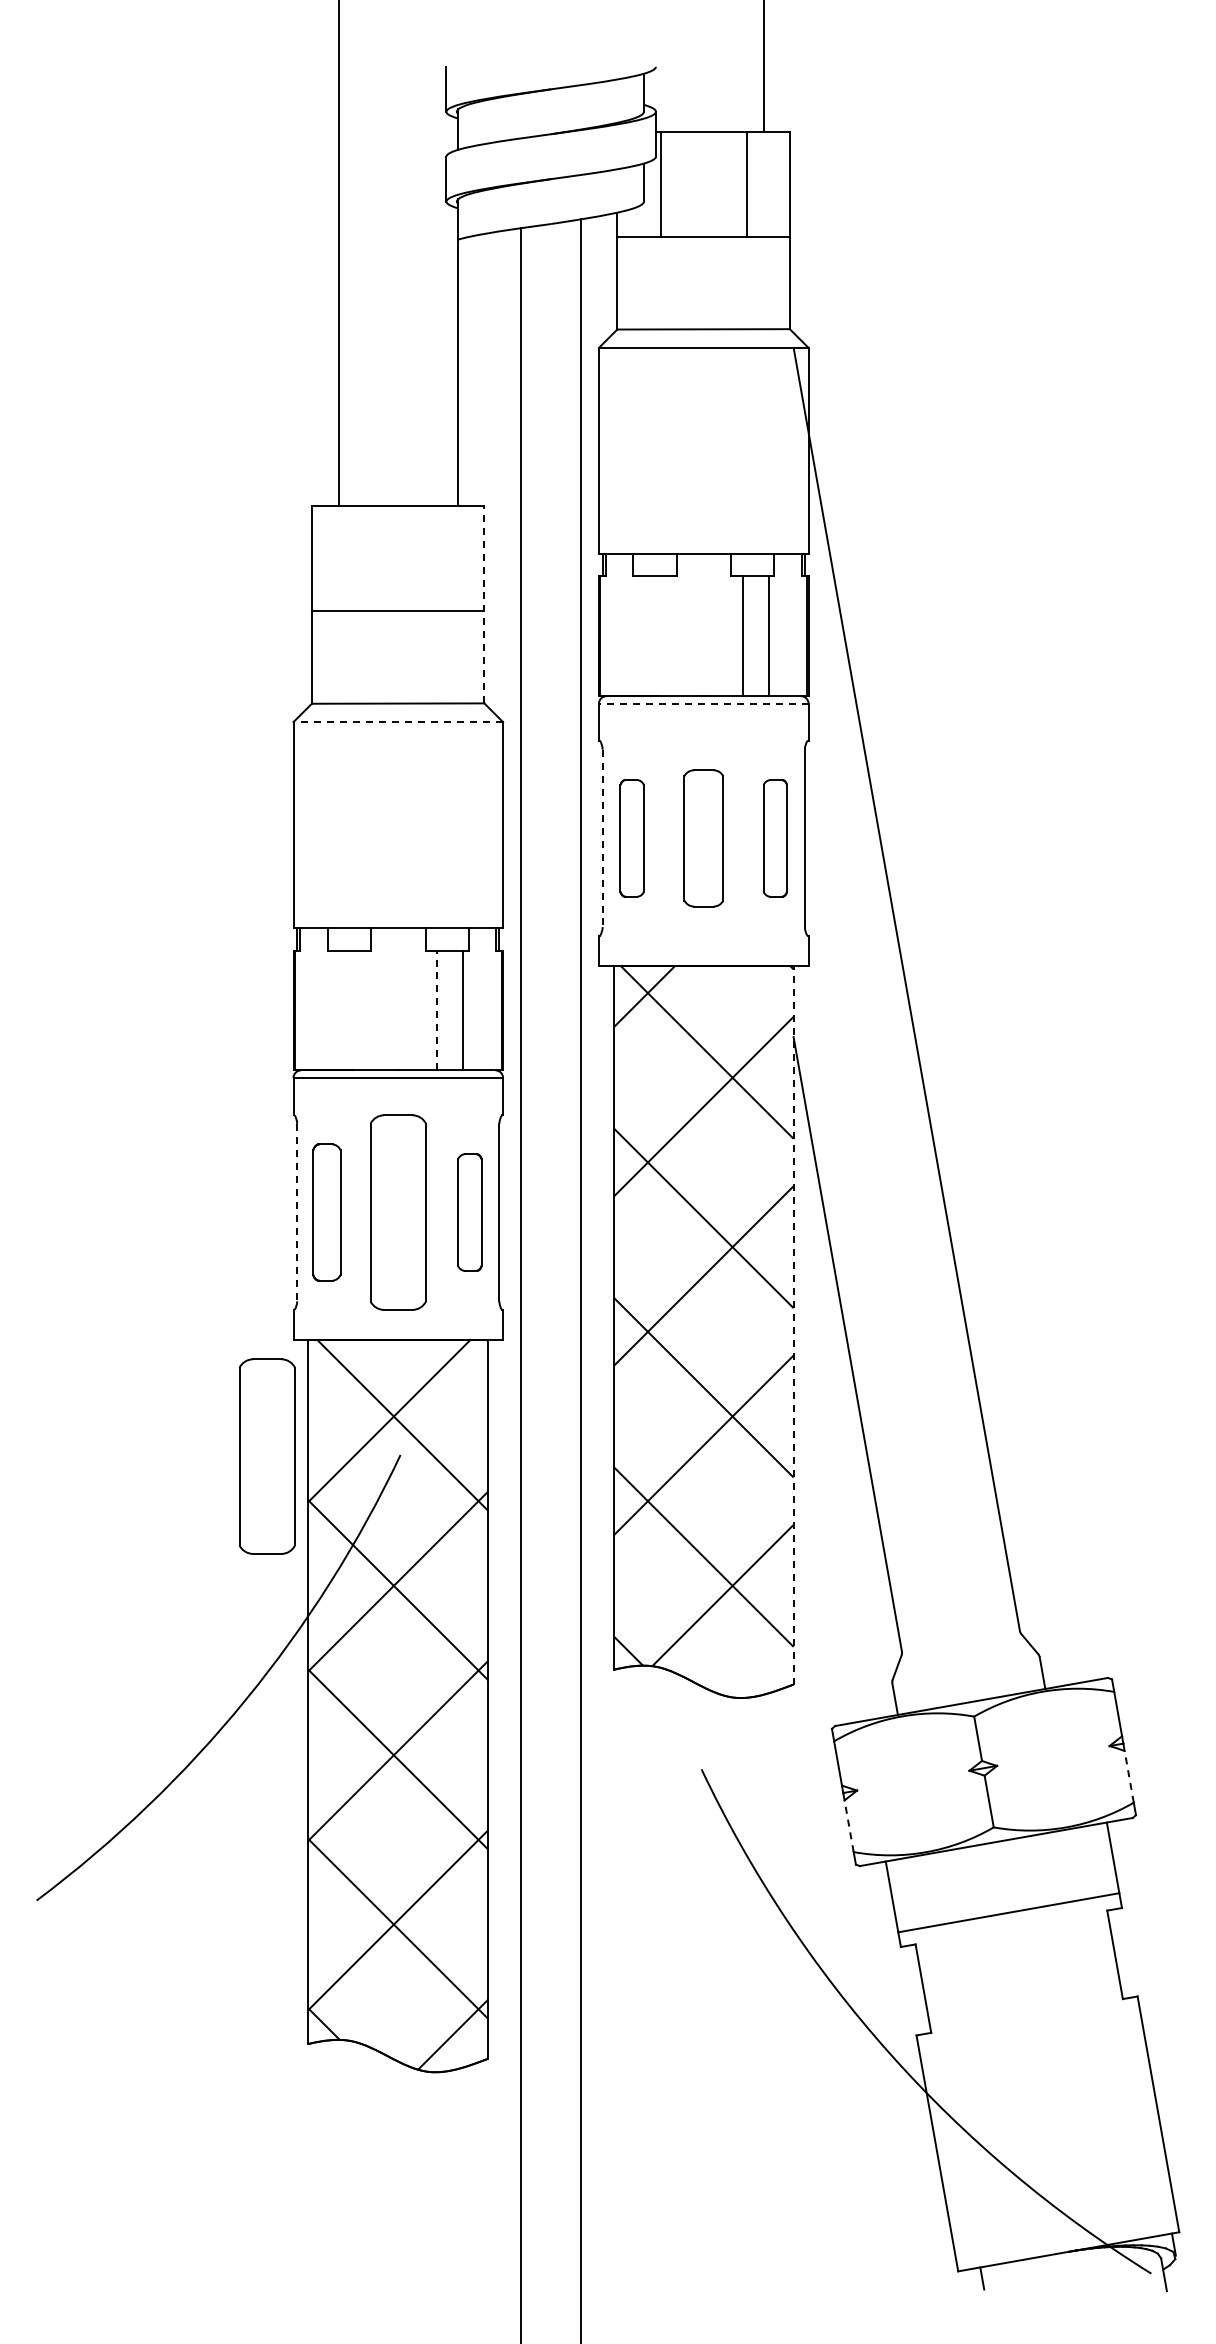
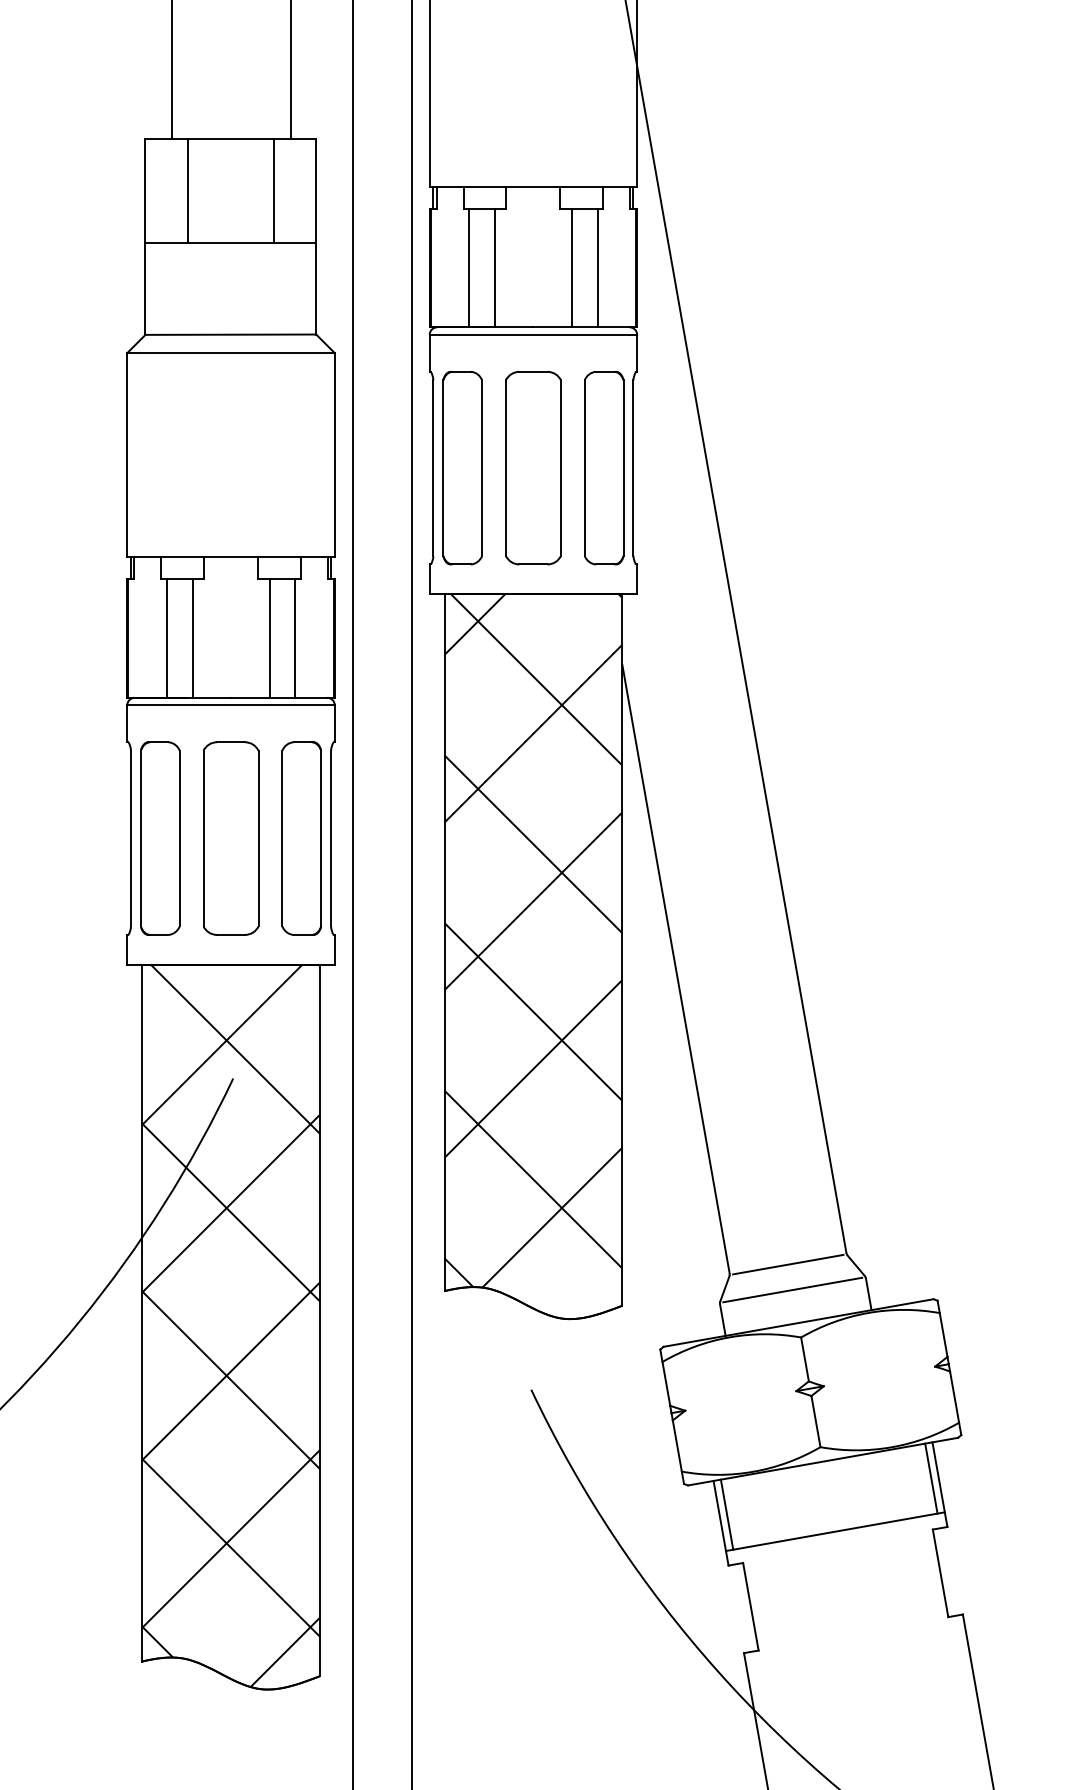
line: (355, 558) -> (188, 191), added
line: (441, 558) -> (273, 191), added
line: (484, 604) -> (316, 236), dashed -> solid
line: (638, 636) -> (468, 268), added
line: (664, 636) -> (494, 268), added
line: (703, 703) -> (533, 334), dashed -> solid
line: (398, 722) -> (231, 353), dashed -> solid
line: (602, 838) -> (433, 468), dashed -> solid
part: (631, 838) -> (461, 468), size x1.67
part: (703, 838) -> (533, 468), size x1.43
part: (775, 838) -> (604, 468), size x1.67
line: (333, 1010) -> (166, 638), added
line: (359, 1010) -> (192, 638), added
line: (437, 1010) -> (269, 638), dashed -> solid
line: (297, 1212) -> (131, 838), dashed -> solid
part: (326, 1212) -> (159, 838), size x1.43
part: (469, 1212) -> (301, 838), size x1.67
line: (793, 1324) -> (622, 949), dashed -> solid
part: (267, 1456) -> (101, 1080), removed
line: (961, 1642) -> (788, 1264), added
line: (965, 1668) -> (792, 1289), added
line: (1129, 1776) -> (954, 1396), dashed -> solid
line: (849, 1825) -> (677, 1445), dashed -> solid
line: (1105, 1858) -> (931, 1477), added
line: (899, 1895) -> (727, 1514), added

